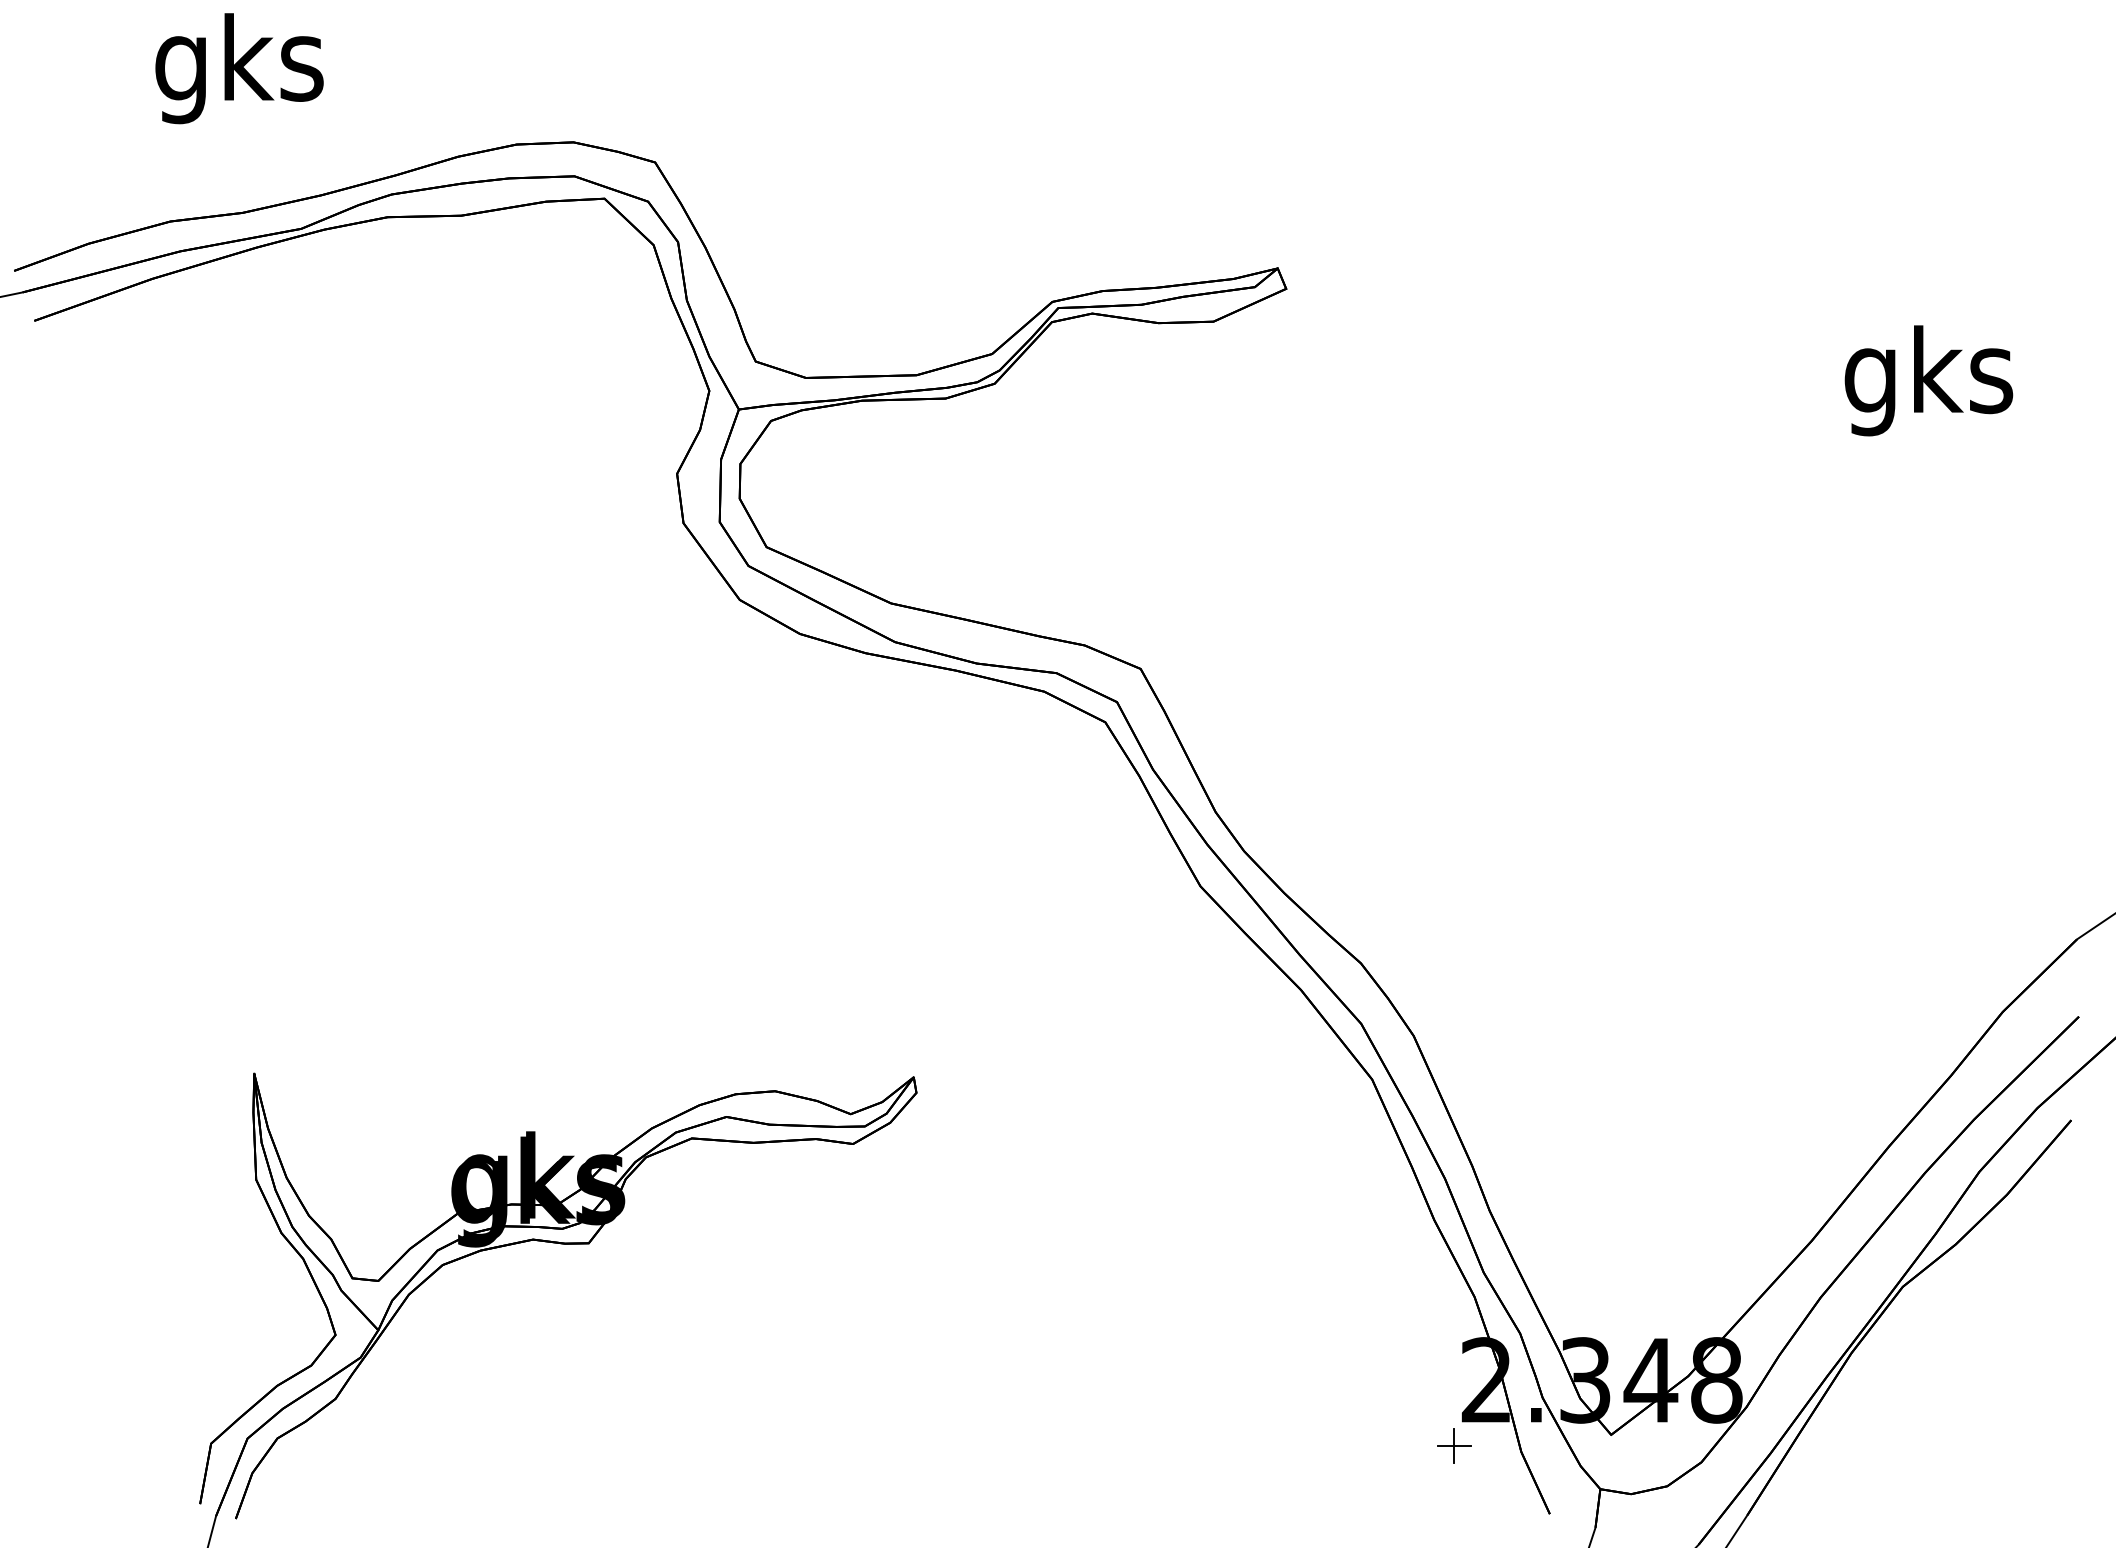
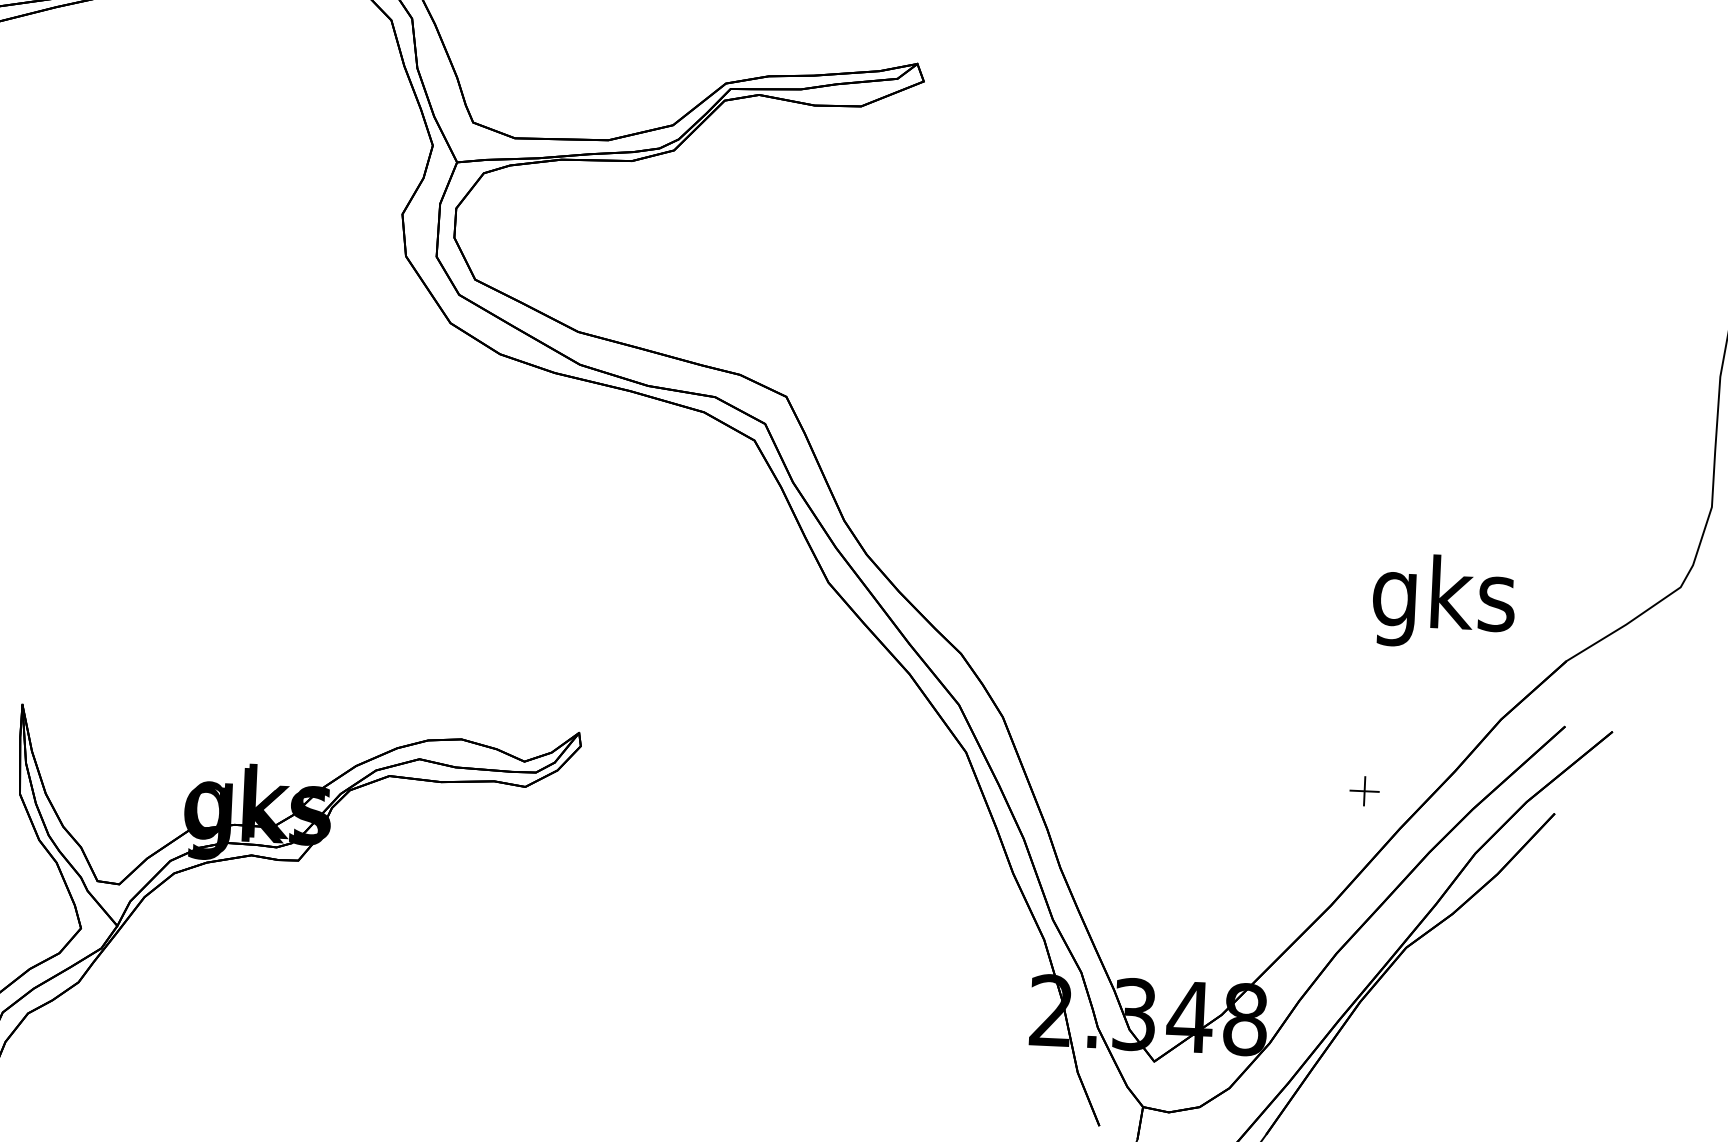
text: (1928, 380) -> (1443, 601), moved
part: (1454, 1445) -> (1364, 790), moved

